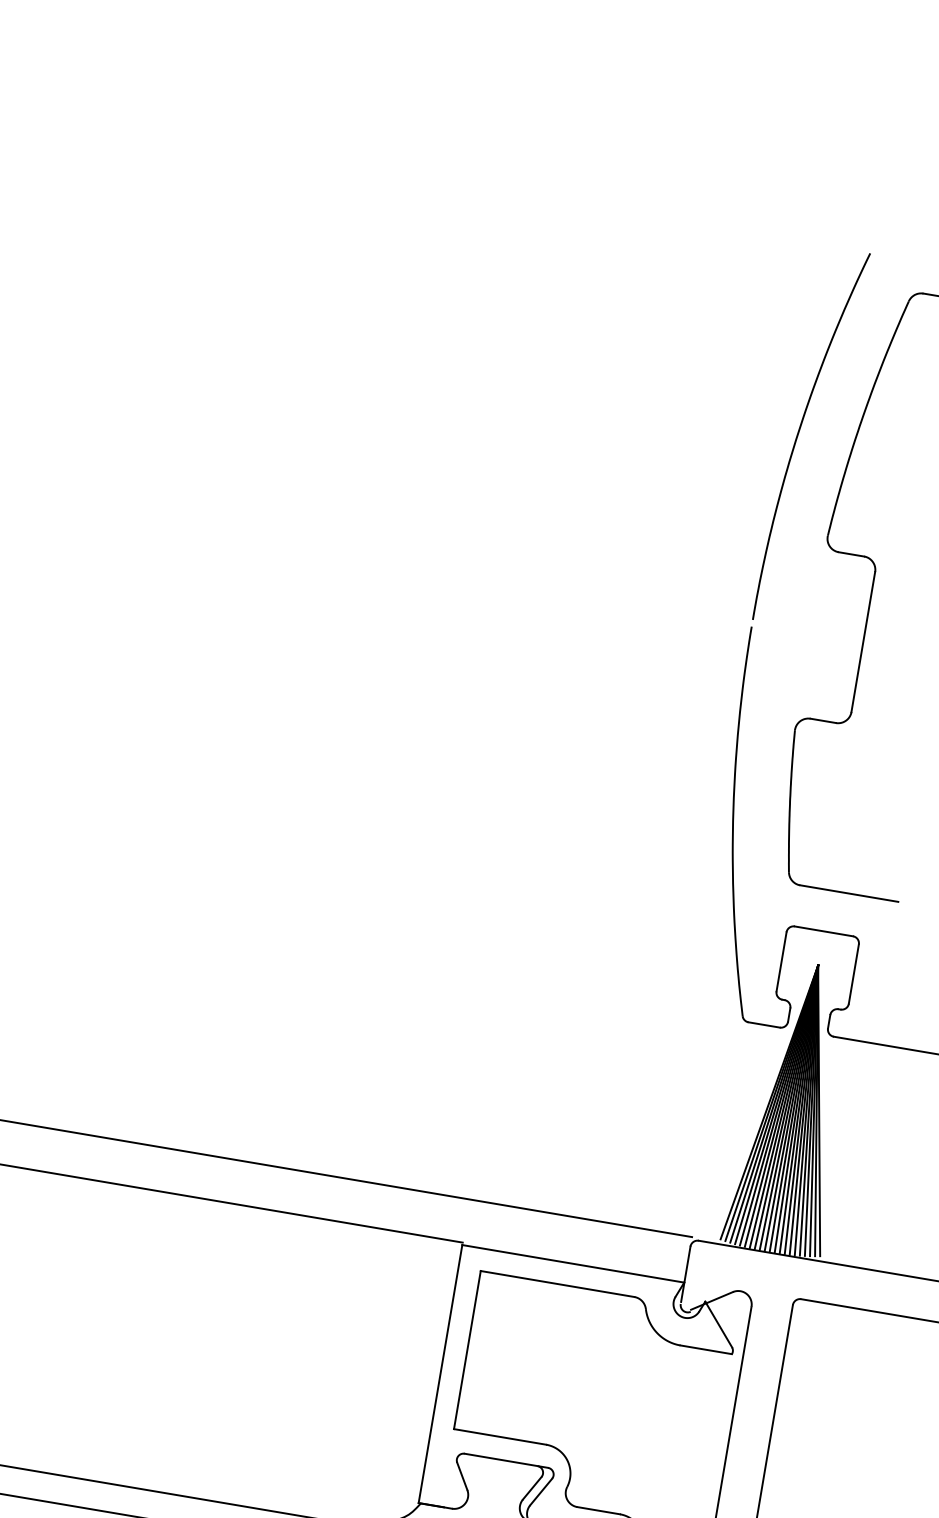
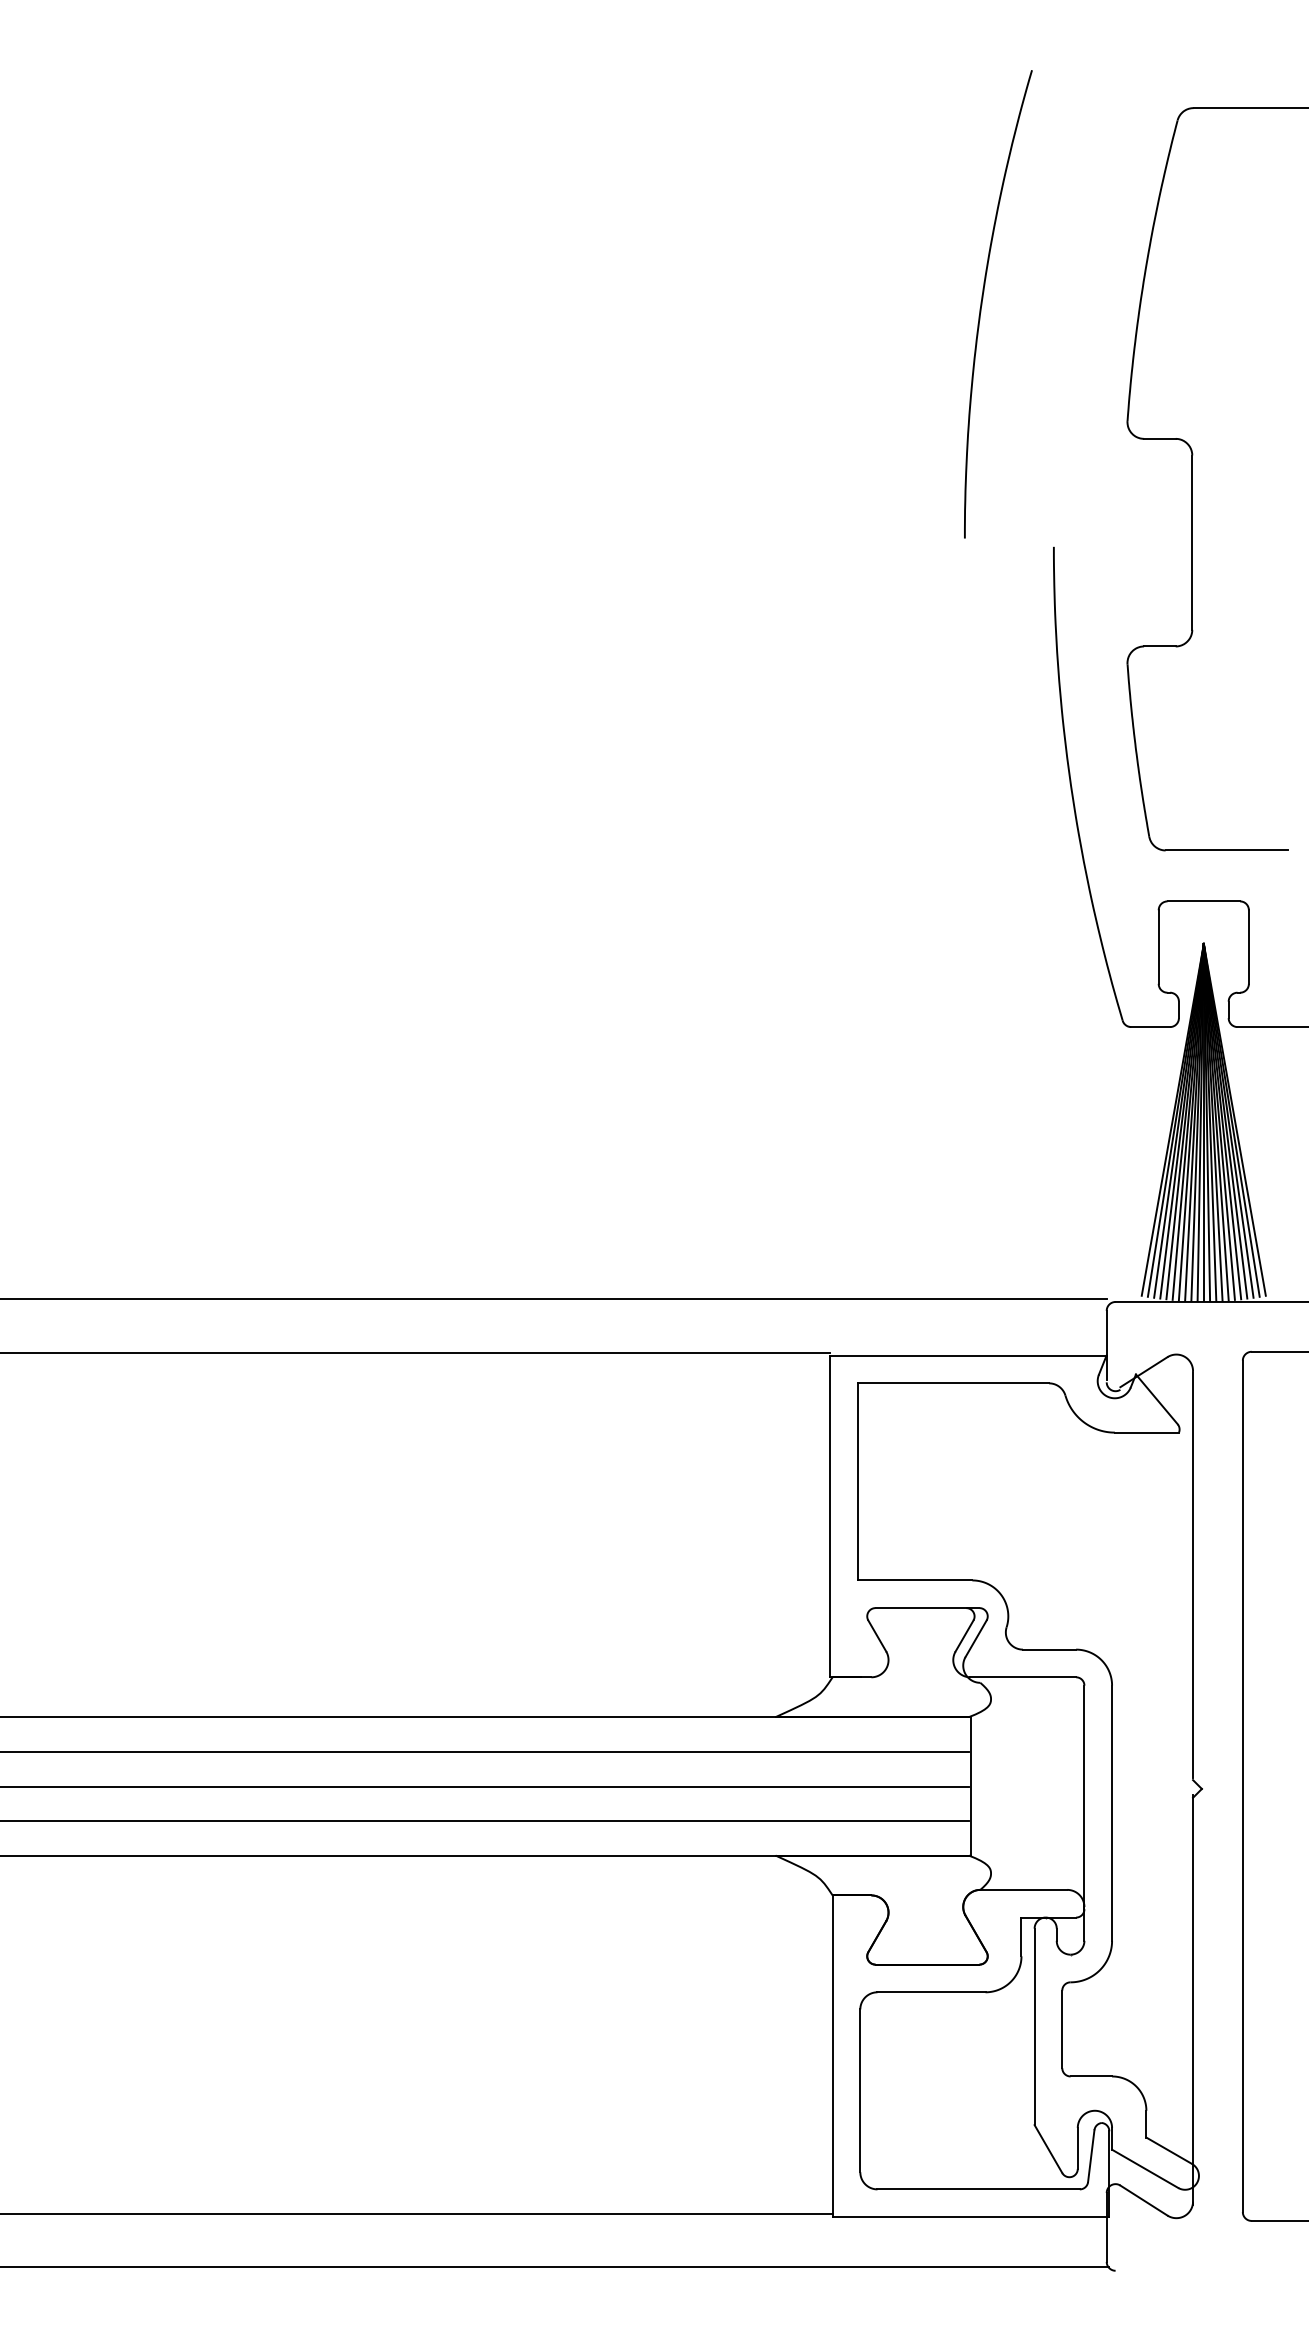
curve: (798, 434) -> (982, 304), moved

